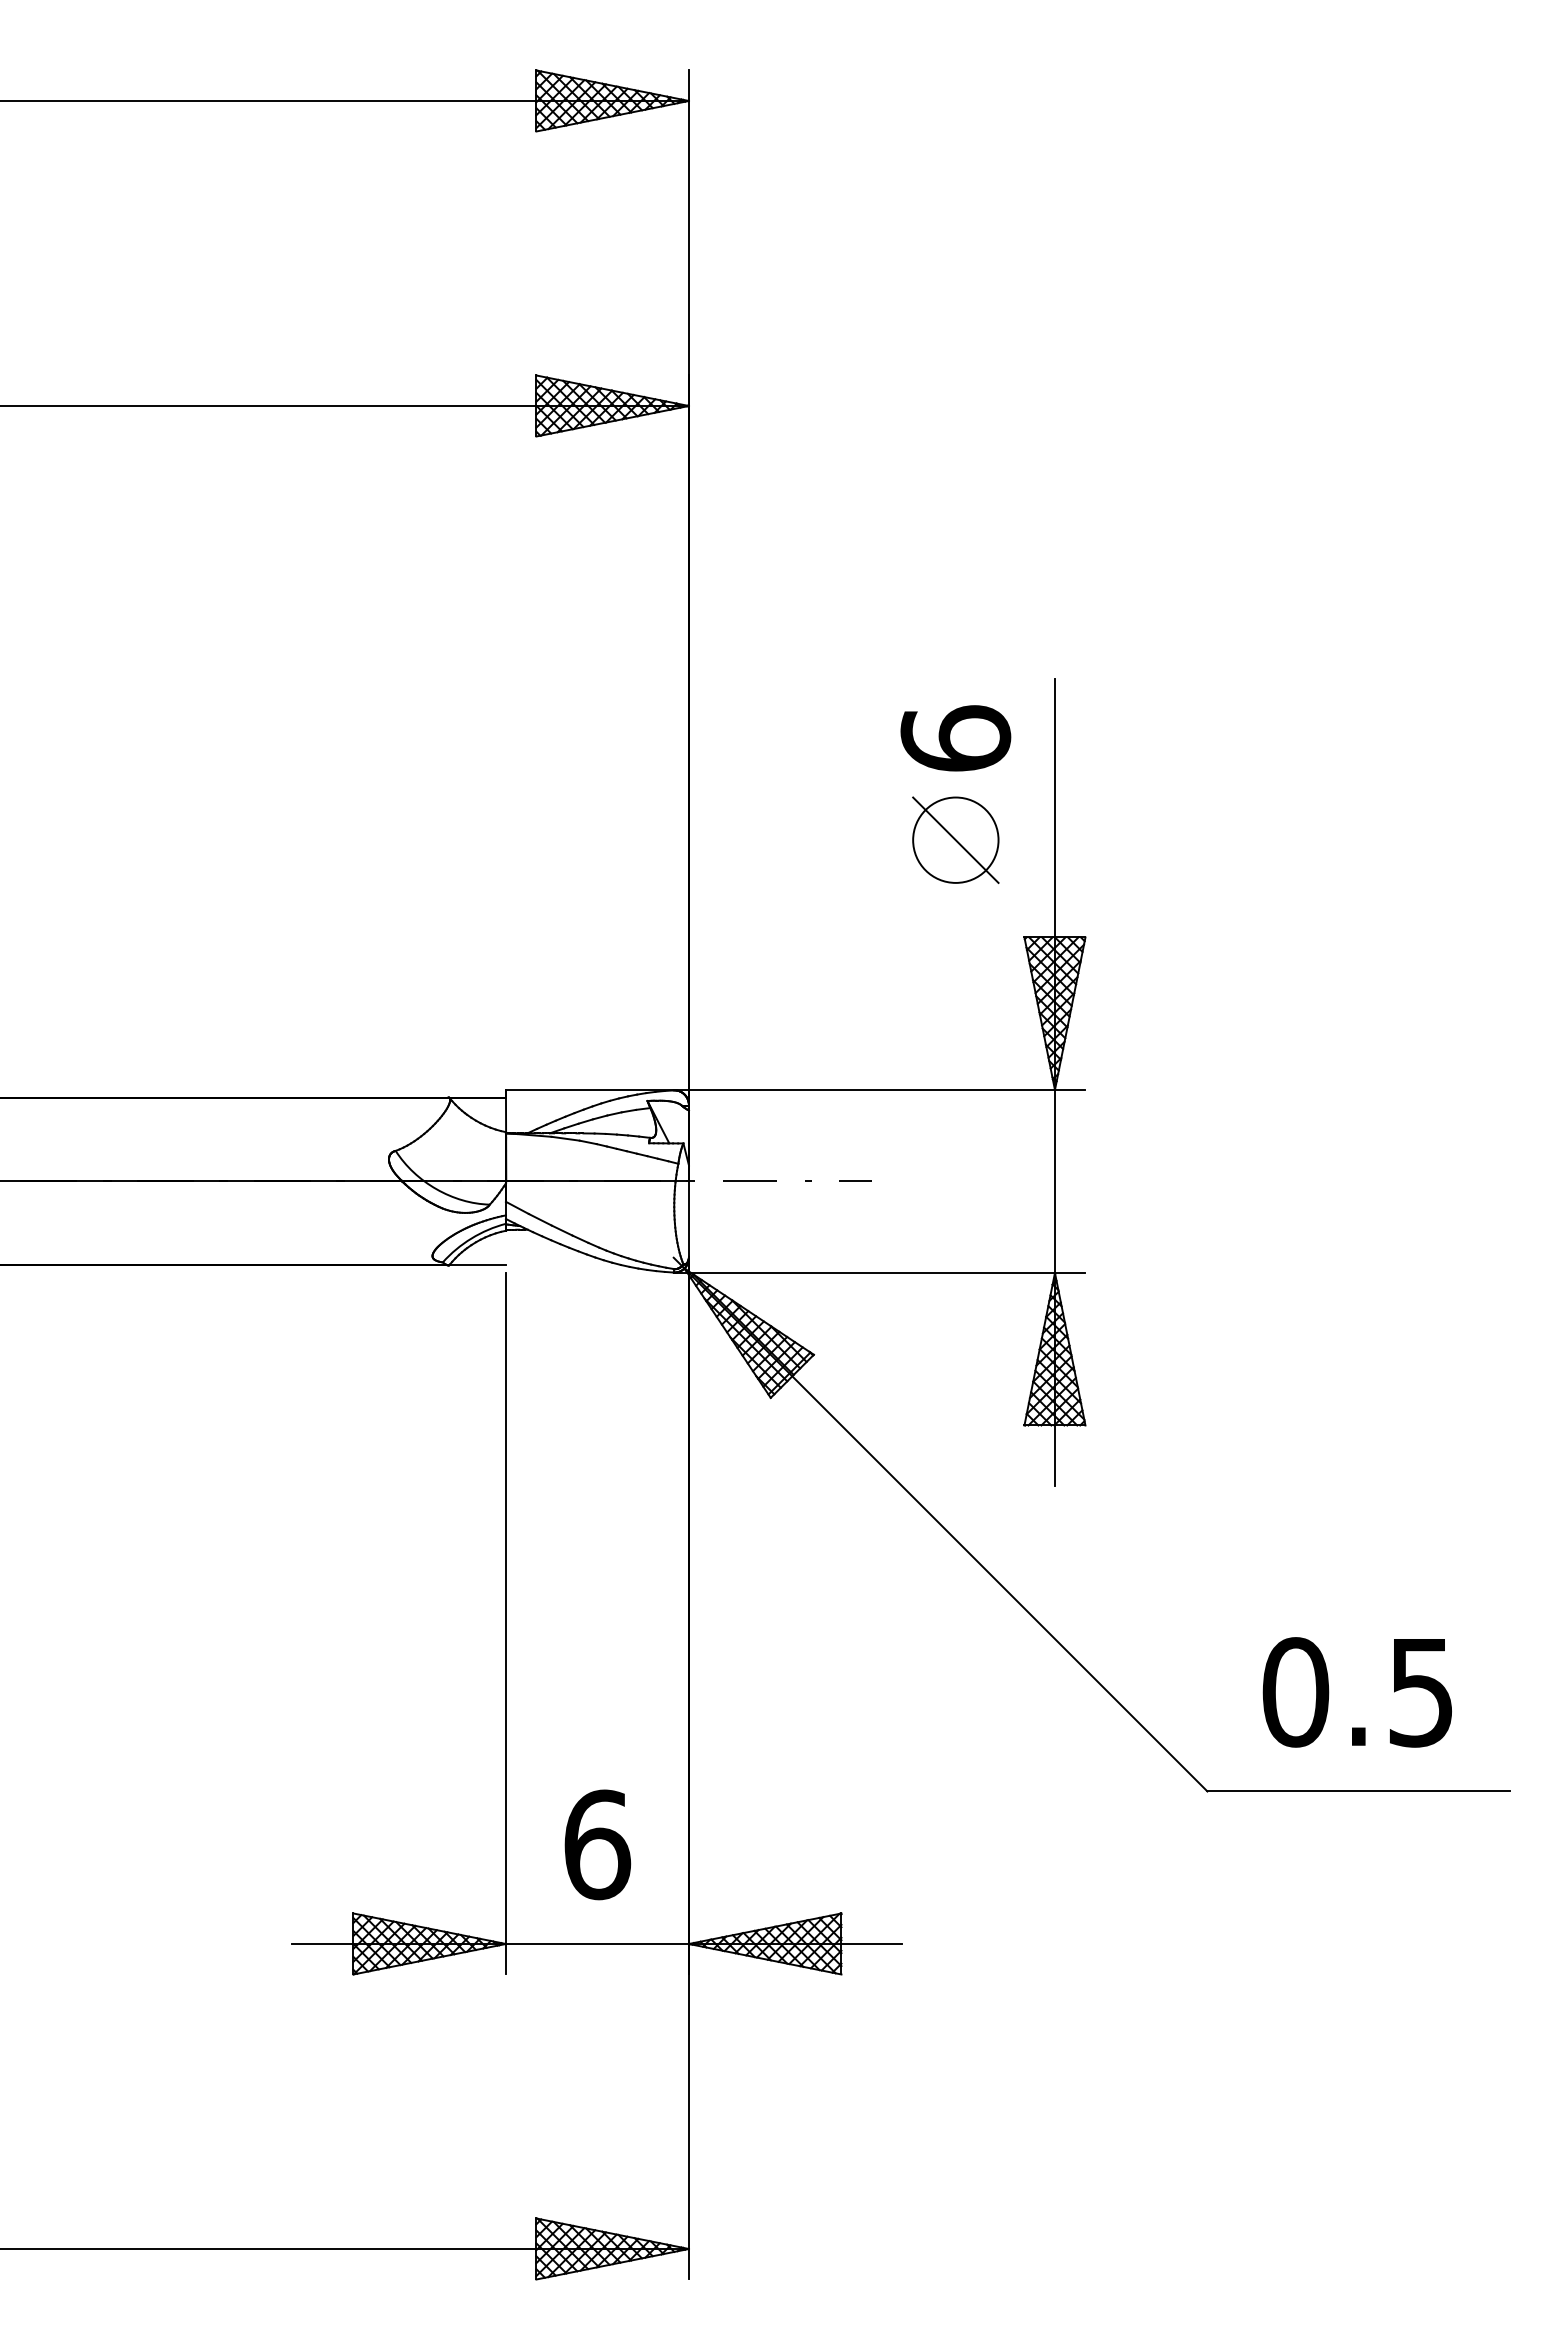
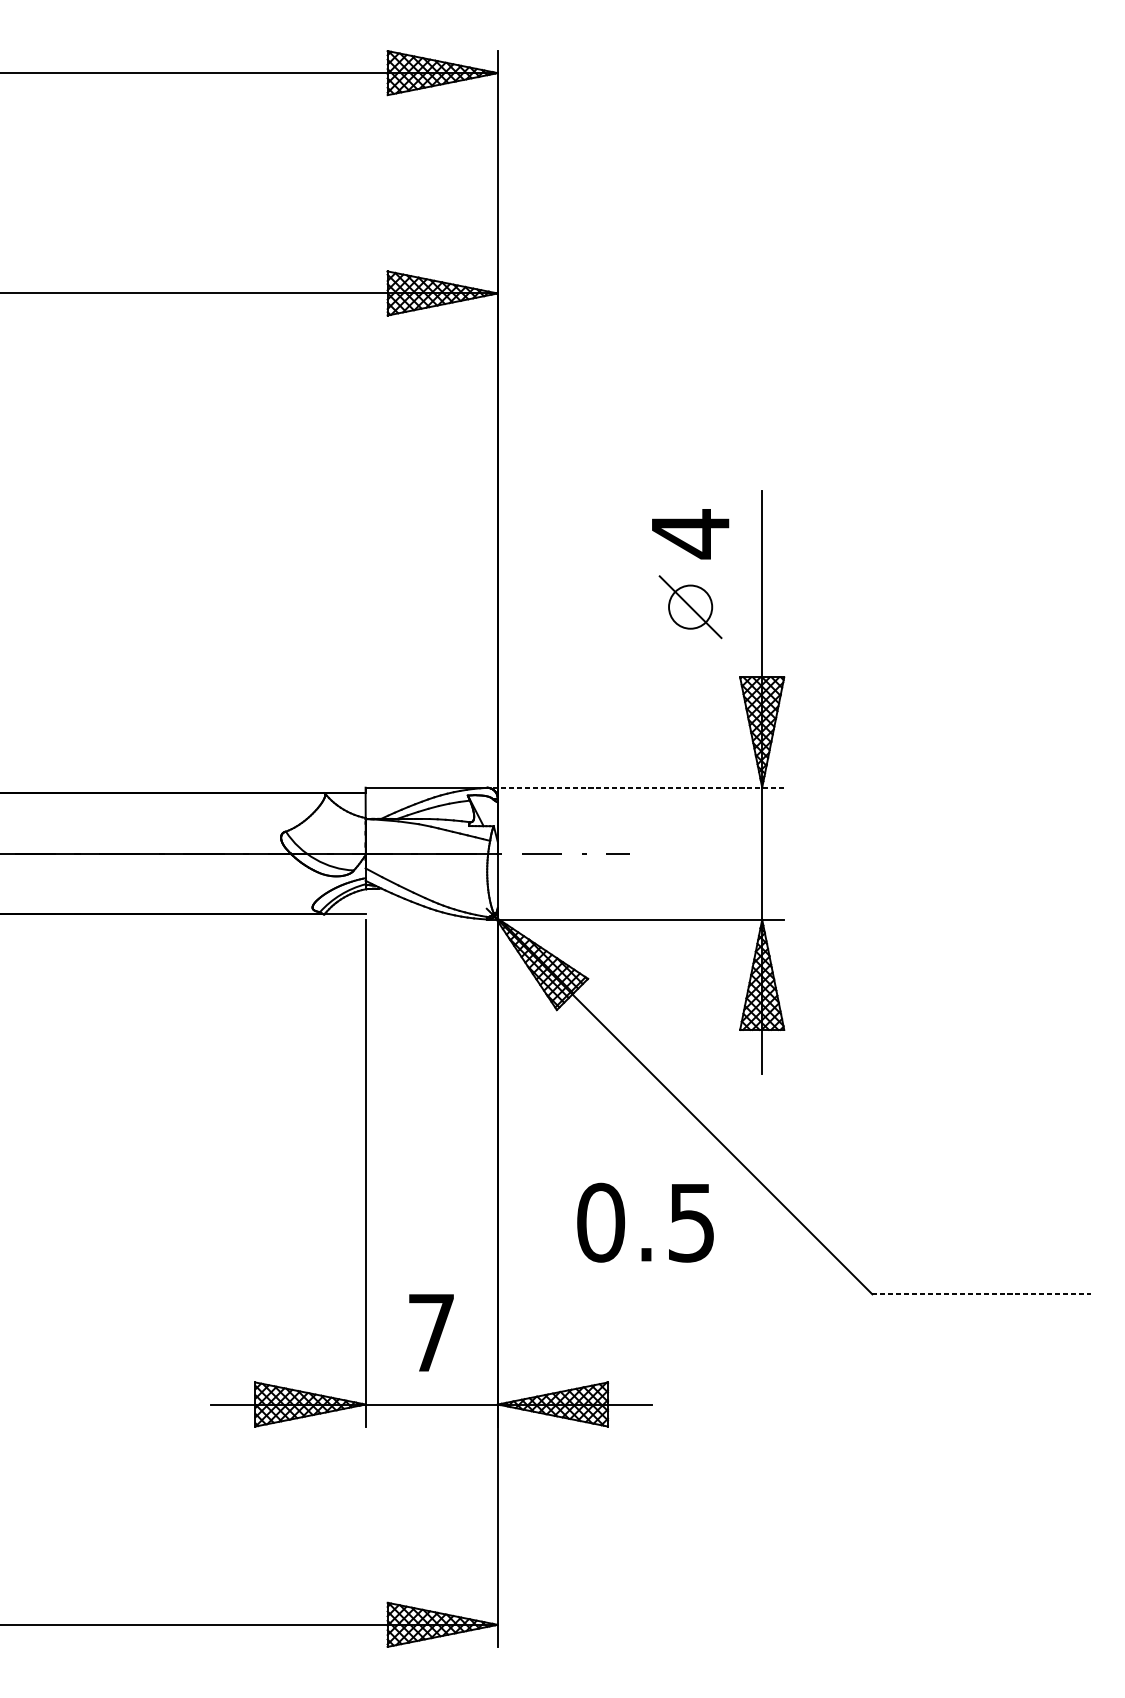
text: (955, 739) -> (690, 534), 6 -> 4
circle: (955, 839) -> (690, 606), size x0.7
line: (879, 1089) -> (635, 787), solid -> dashed
text: (1356, 1692) -> (644, 1222), moved
line: (1359, 1791) -> (982, 1294), solid -> dashed
text: (597, 1844) -> (431, 1332), 6 -> 7

